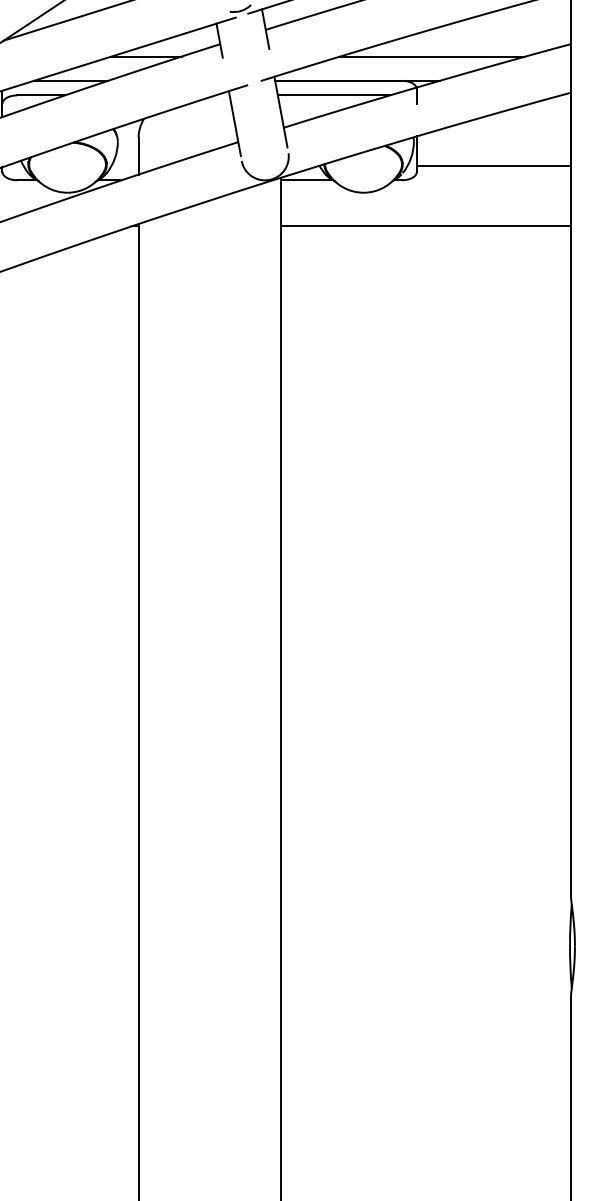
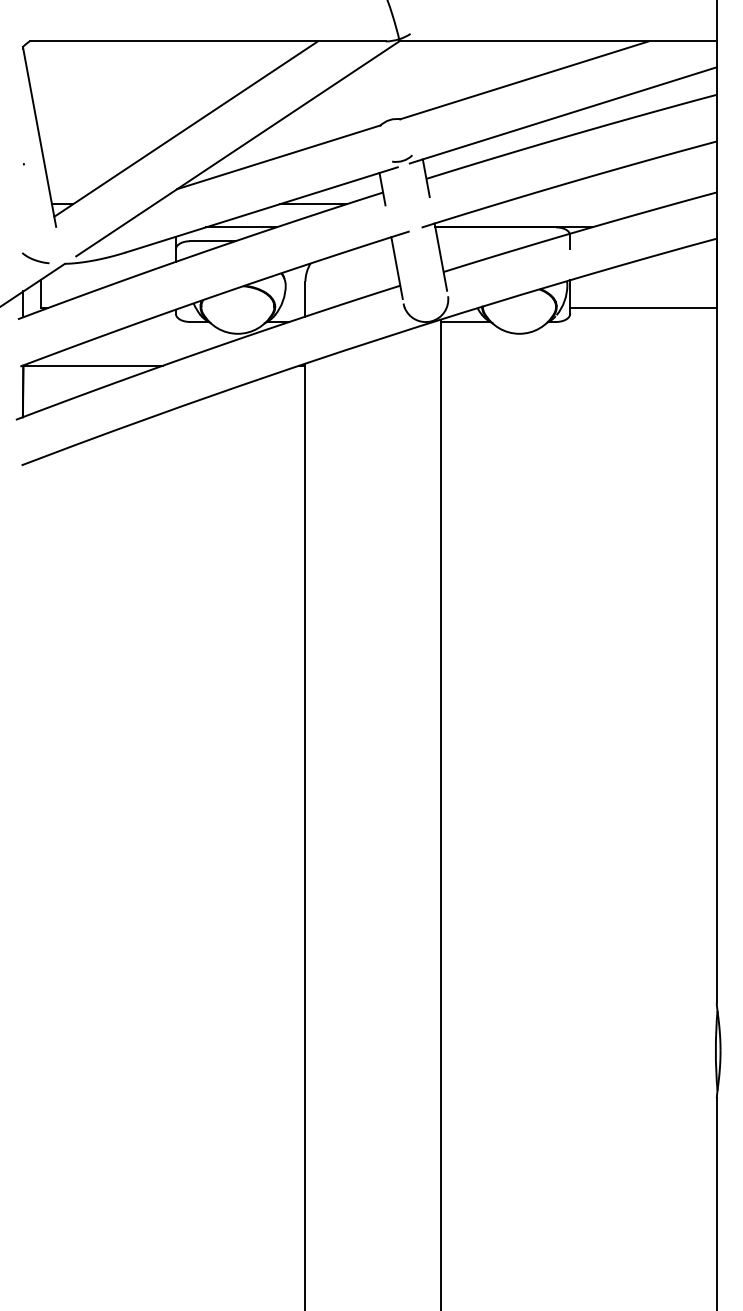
line: (432, 56) -> (585, 204), removed
line: (333, 95) -> (490, 241), removed
line: (425, 226) -> (578, 365), removed

